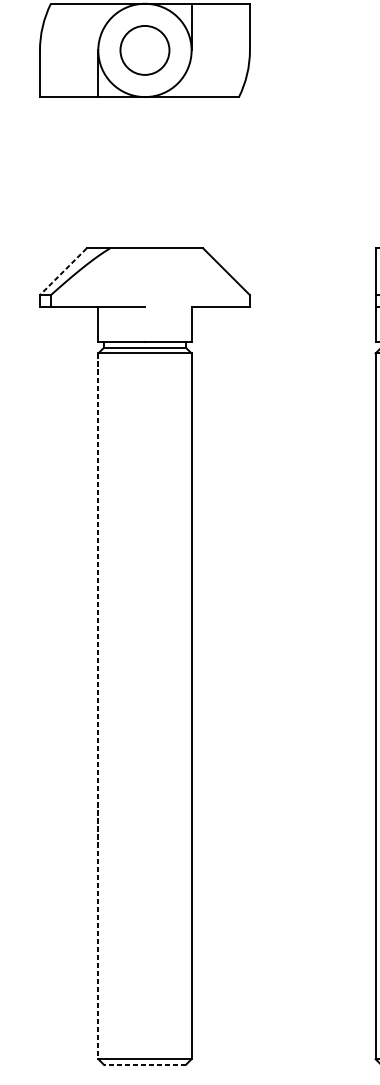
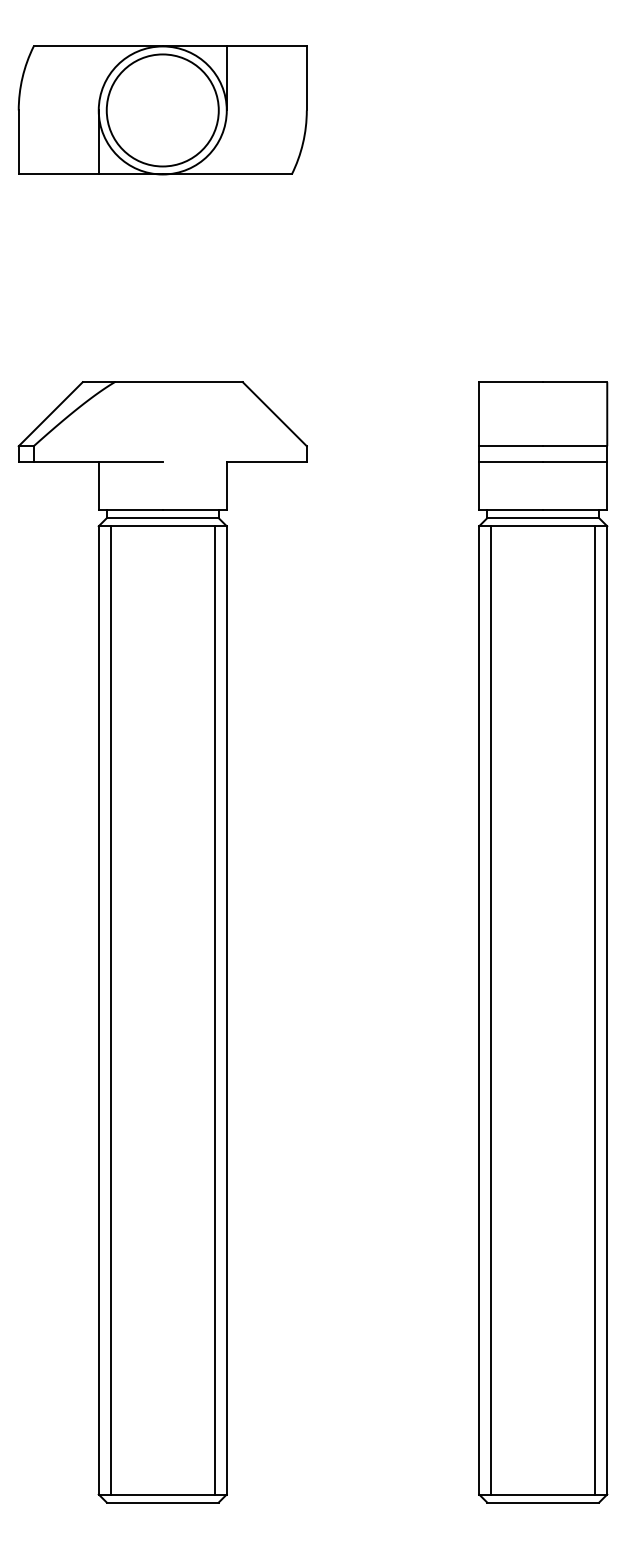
circle: (144, 50) -> (162, 110), size x1.67
line: (63, 272) -> (50, 414), dashed -> solid
line: (98, 706) -> (98, 1010), dashed -> solid
line: (106, 706) -> (110, 1010), added
line: (182, 706) -> (214, 1010), added
line: (144, 1064) -> (162, 1502), dashed -> solid

